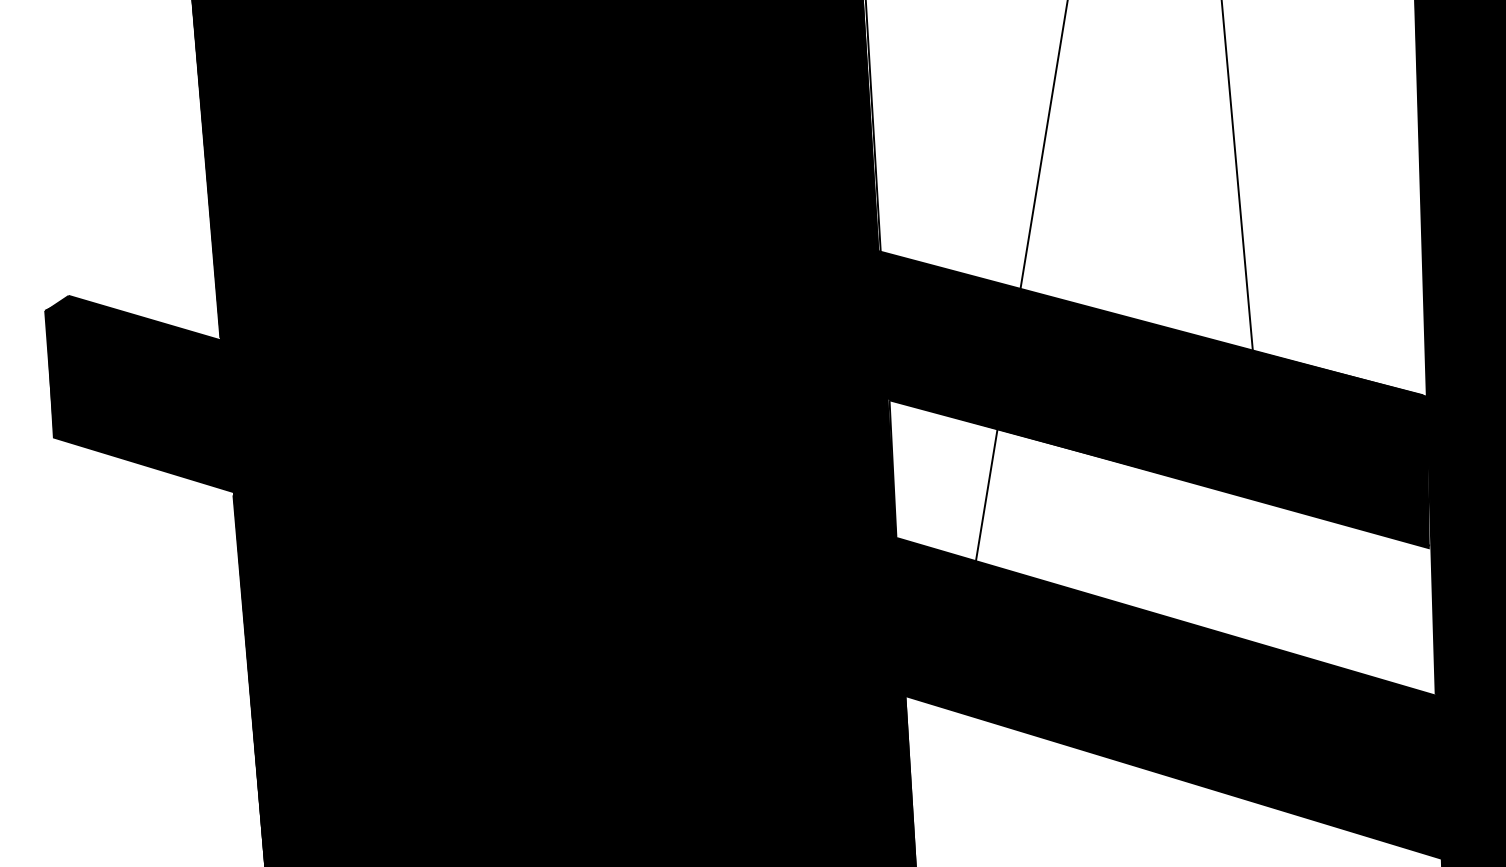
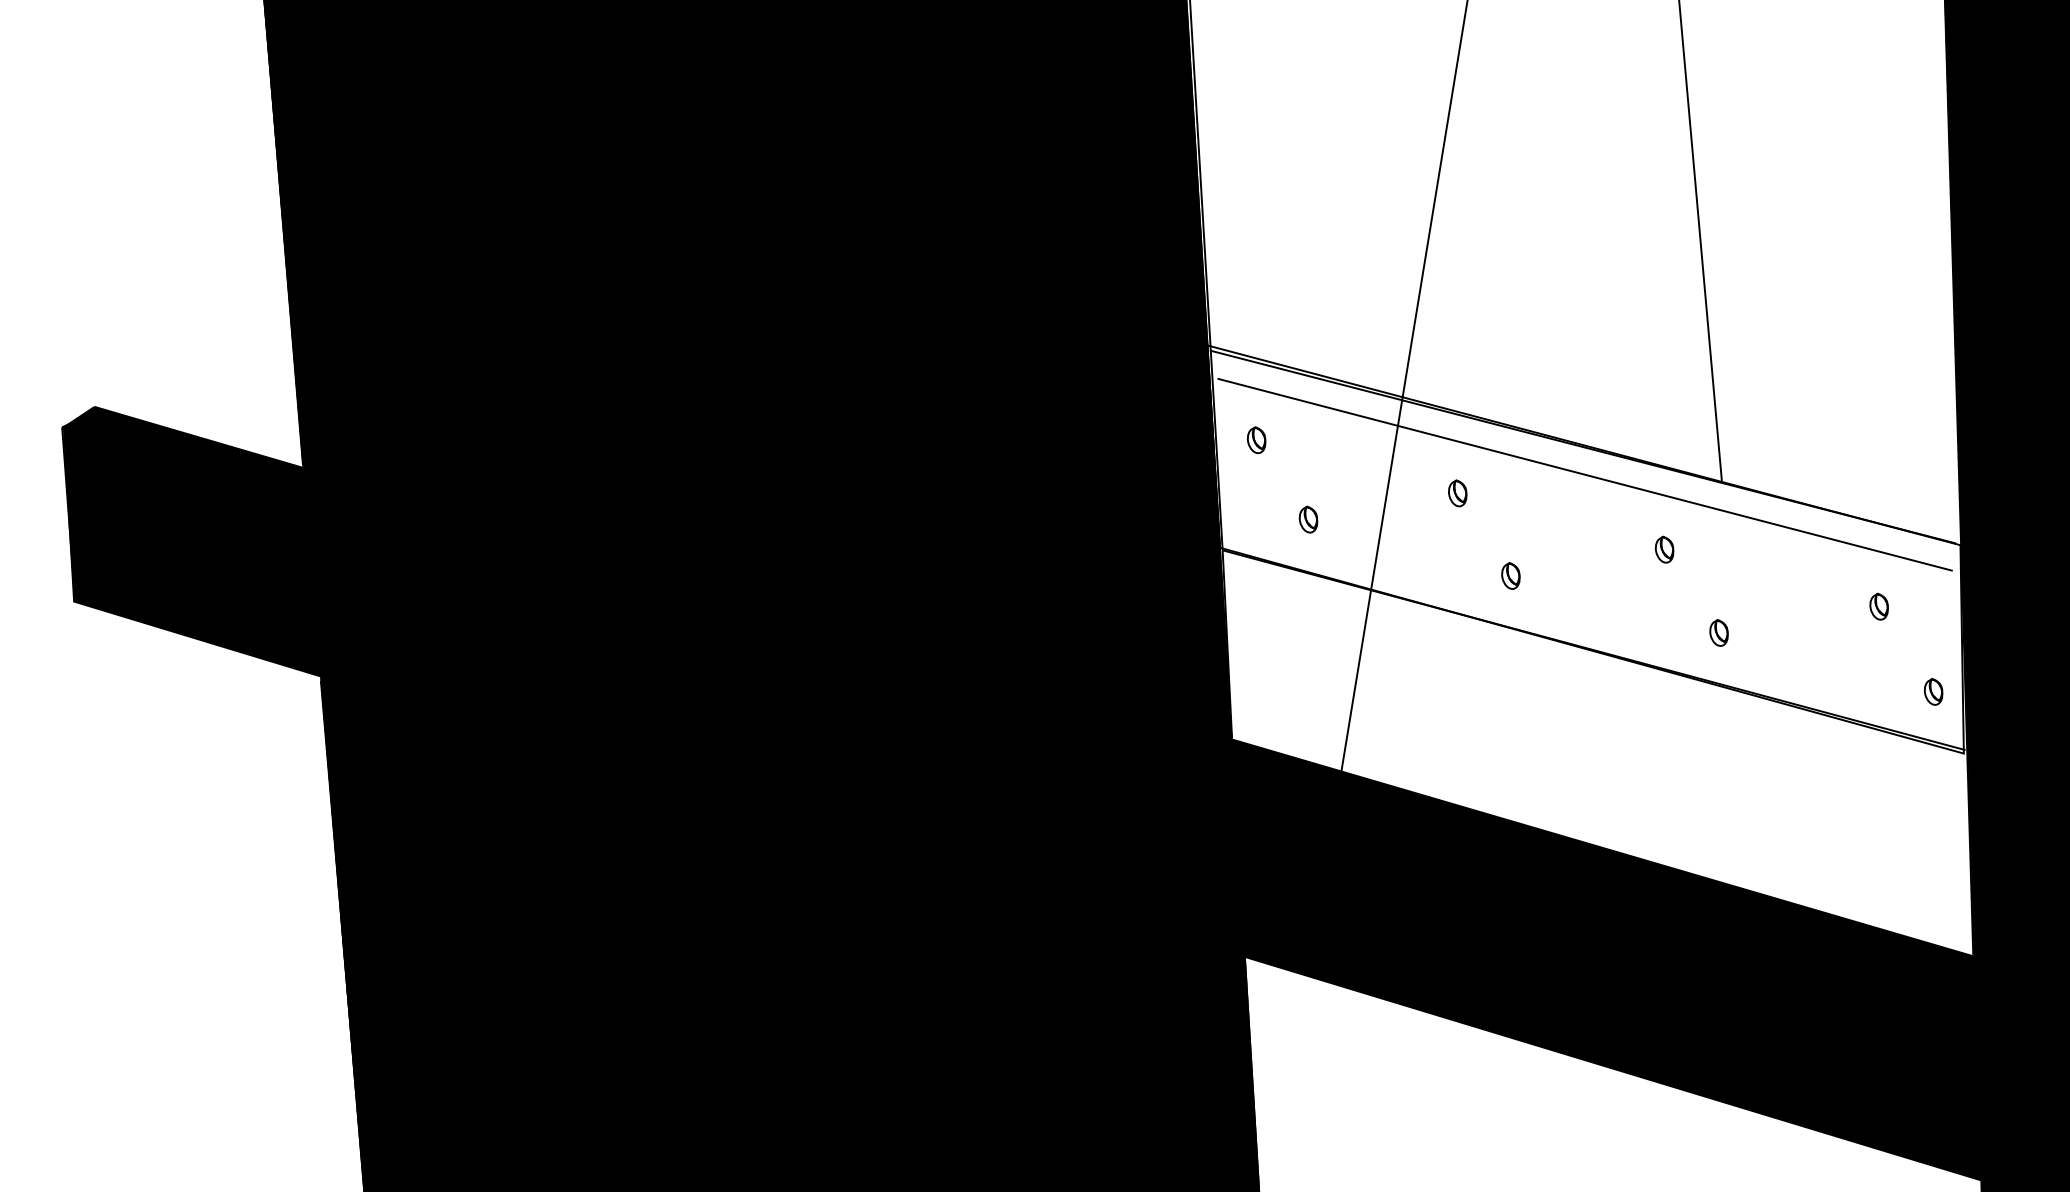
fill: (1153, 399) -> (1585, 549), removed

